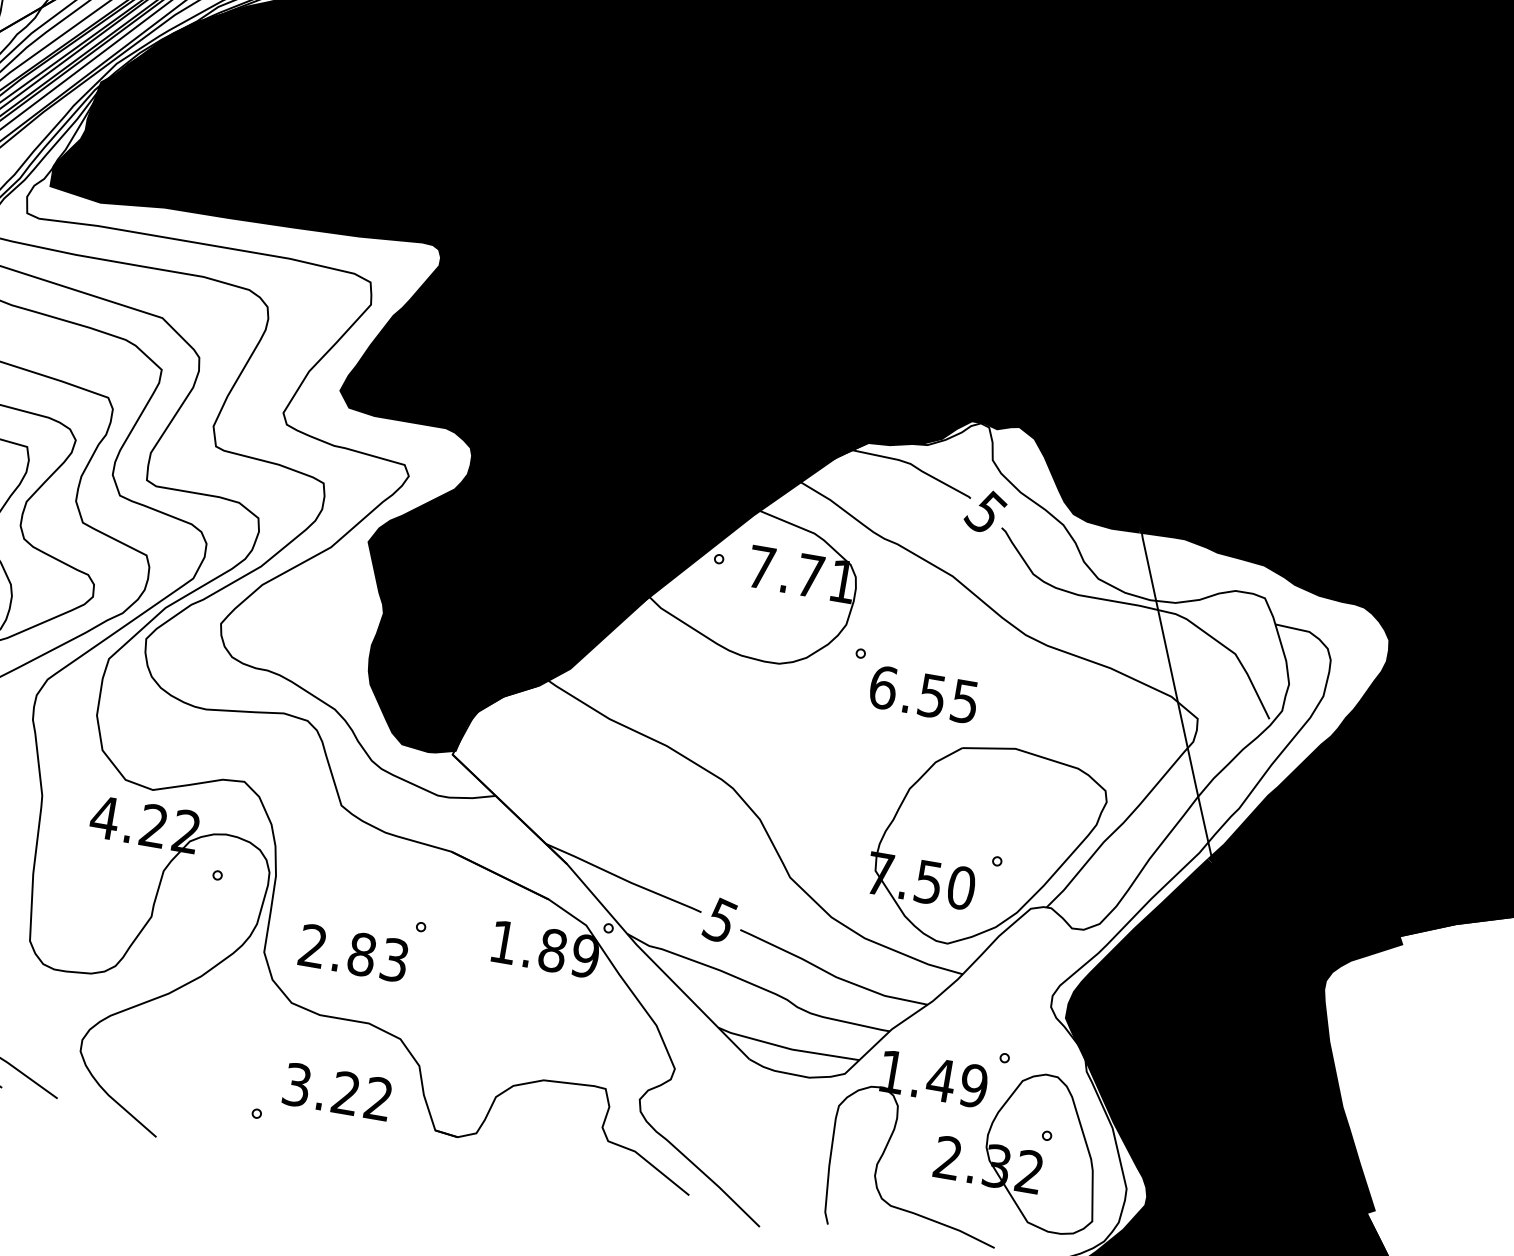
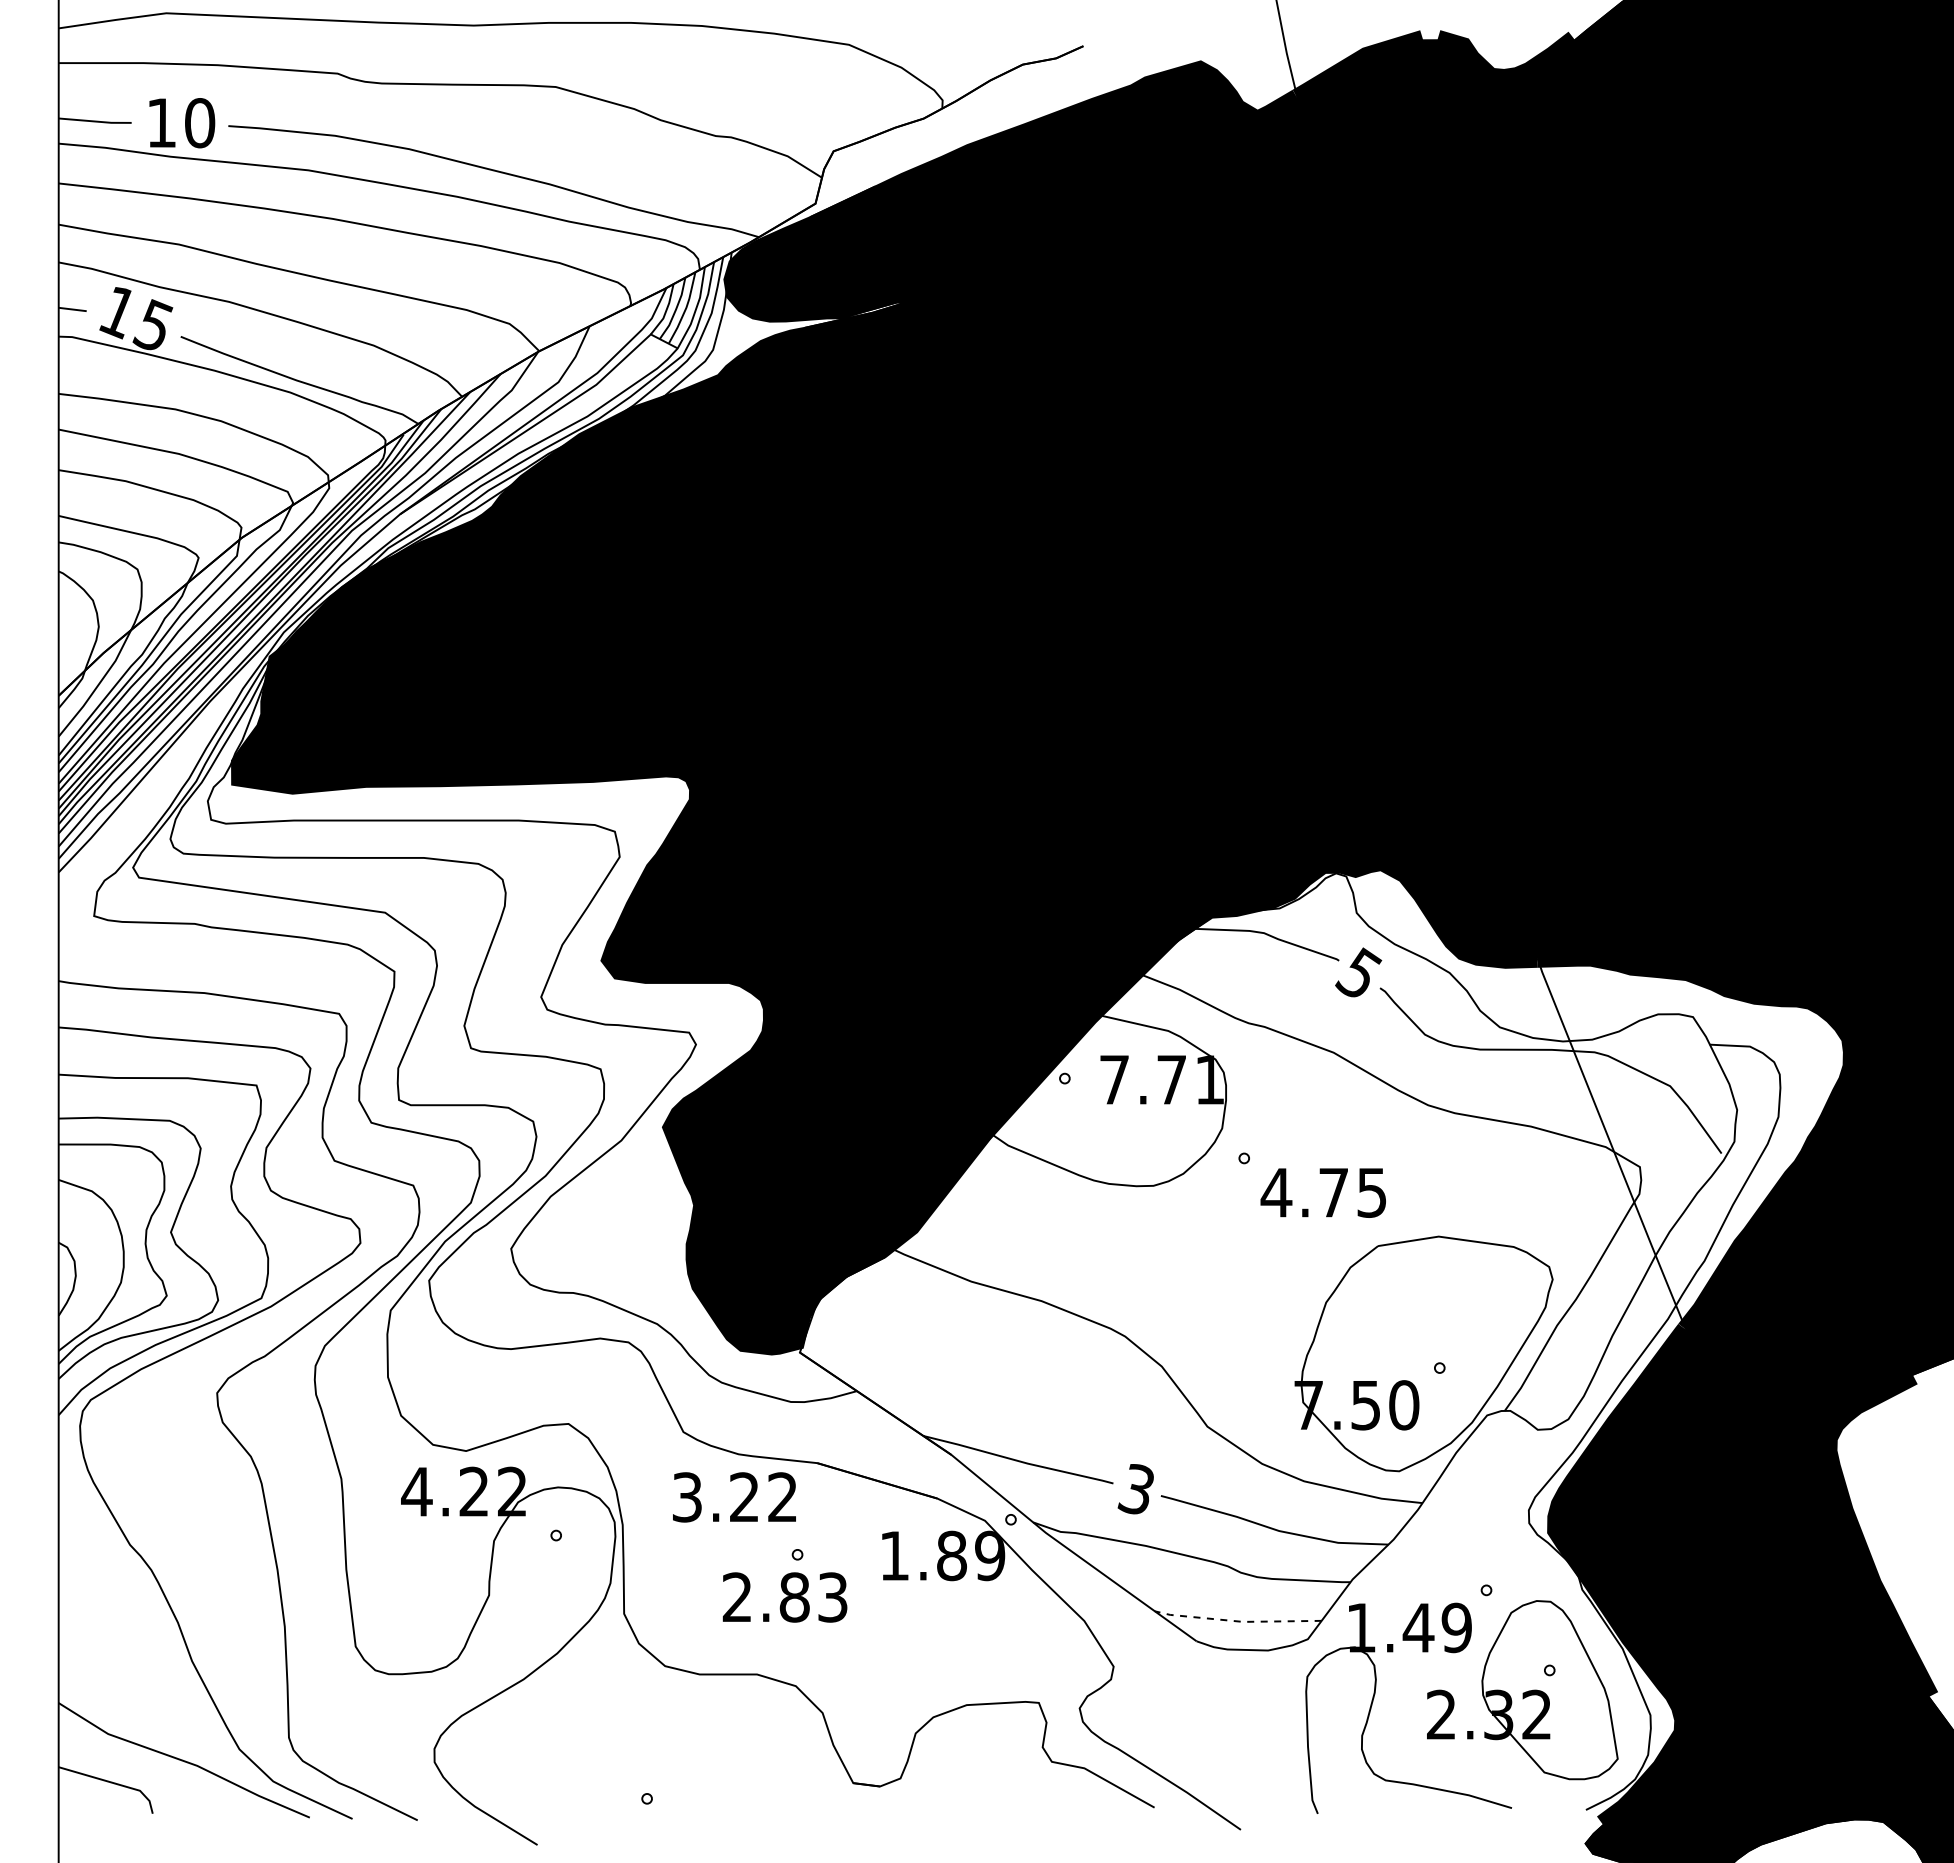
text: (906, 691) -> (1303, 1192), 6.55 -> 4.75
text: (719, 919) -> (1135, 1488), 5 -> 3
text: (353, 953) -> (784, 1597), moved
line: (787, 1048) -> (1237, 1621), solid -> dashed
text: (337, 1092) -> (734, 1497), moved

